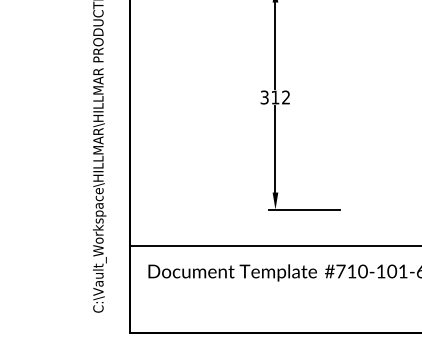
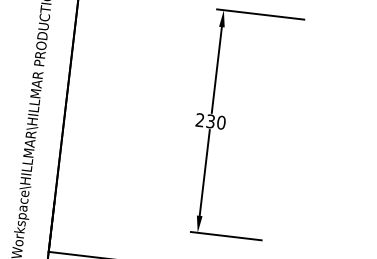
text: (275, 97) -> (210, 121), 312 -> 230

